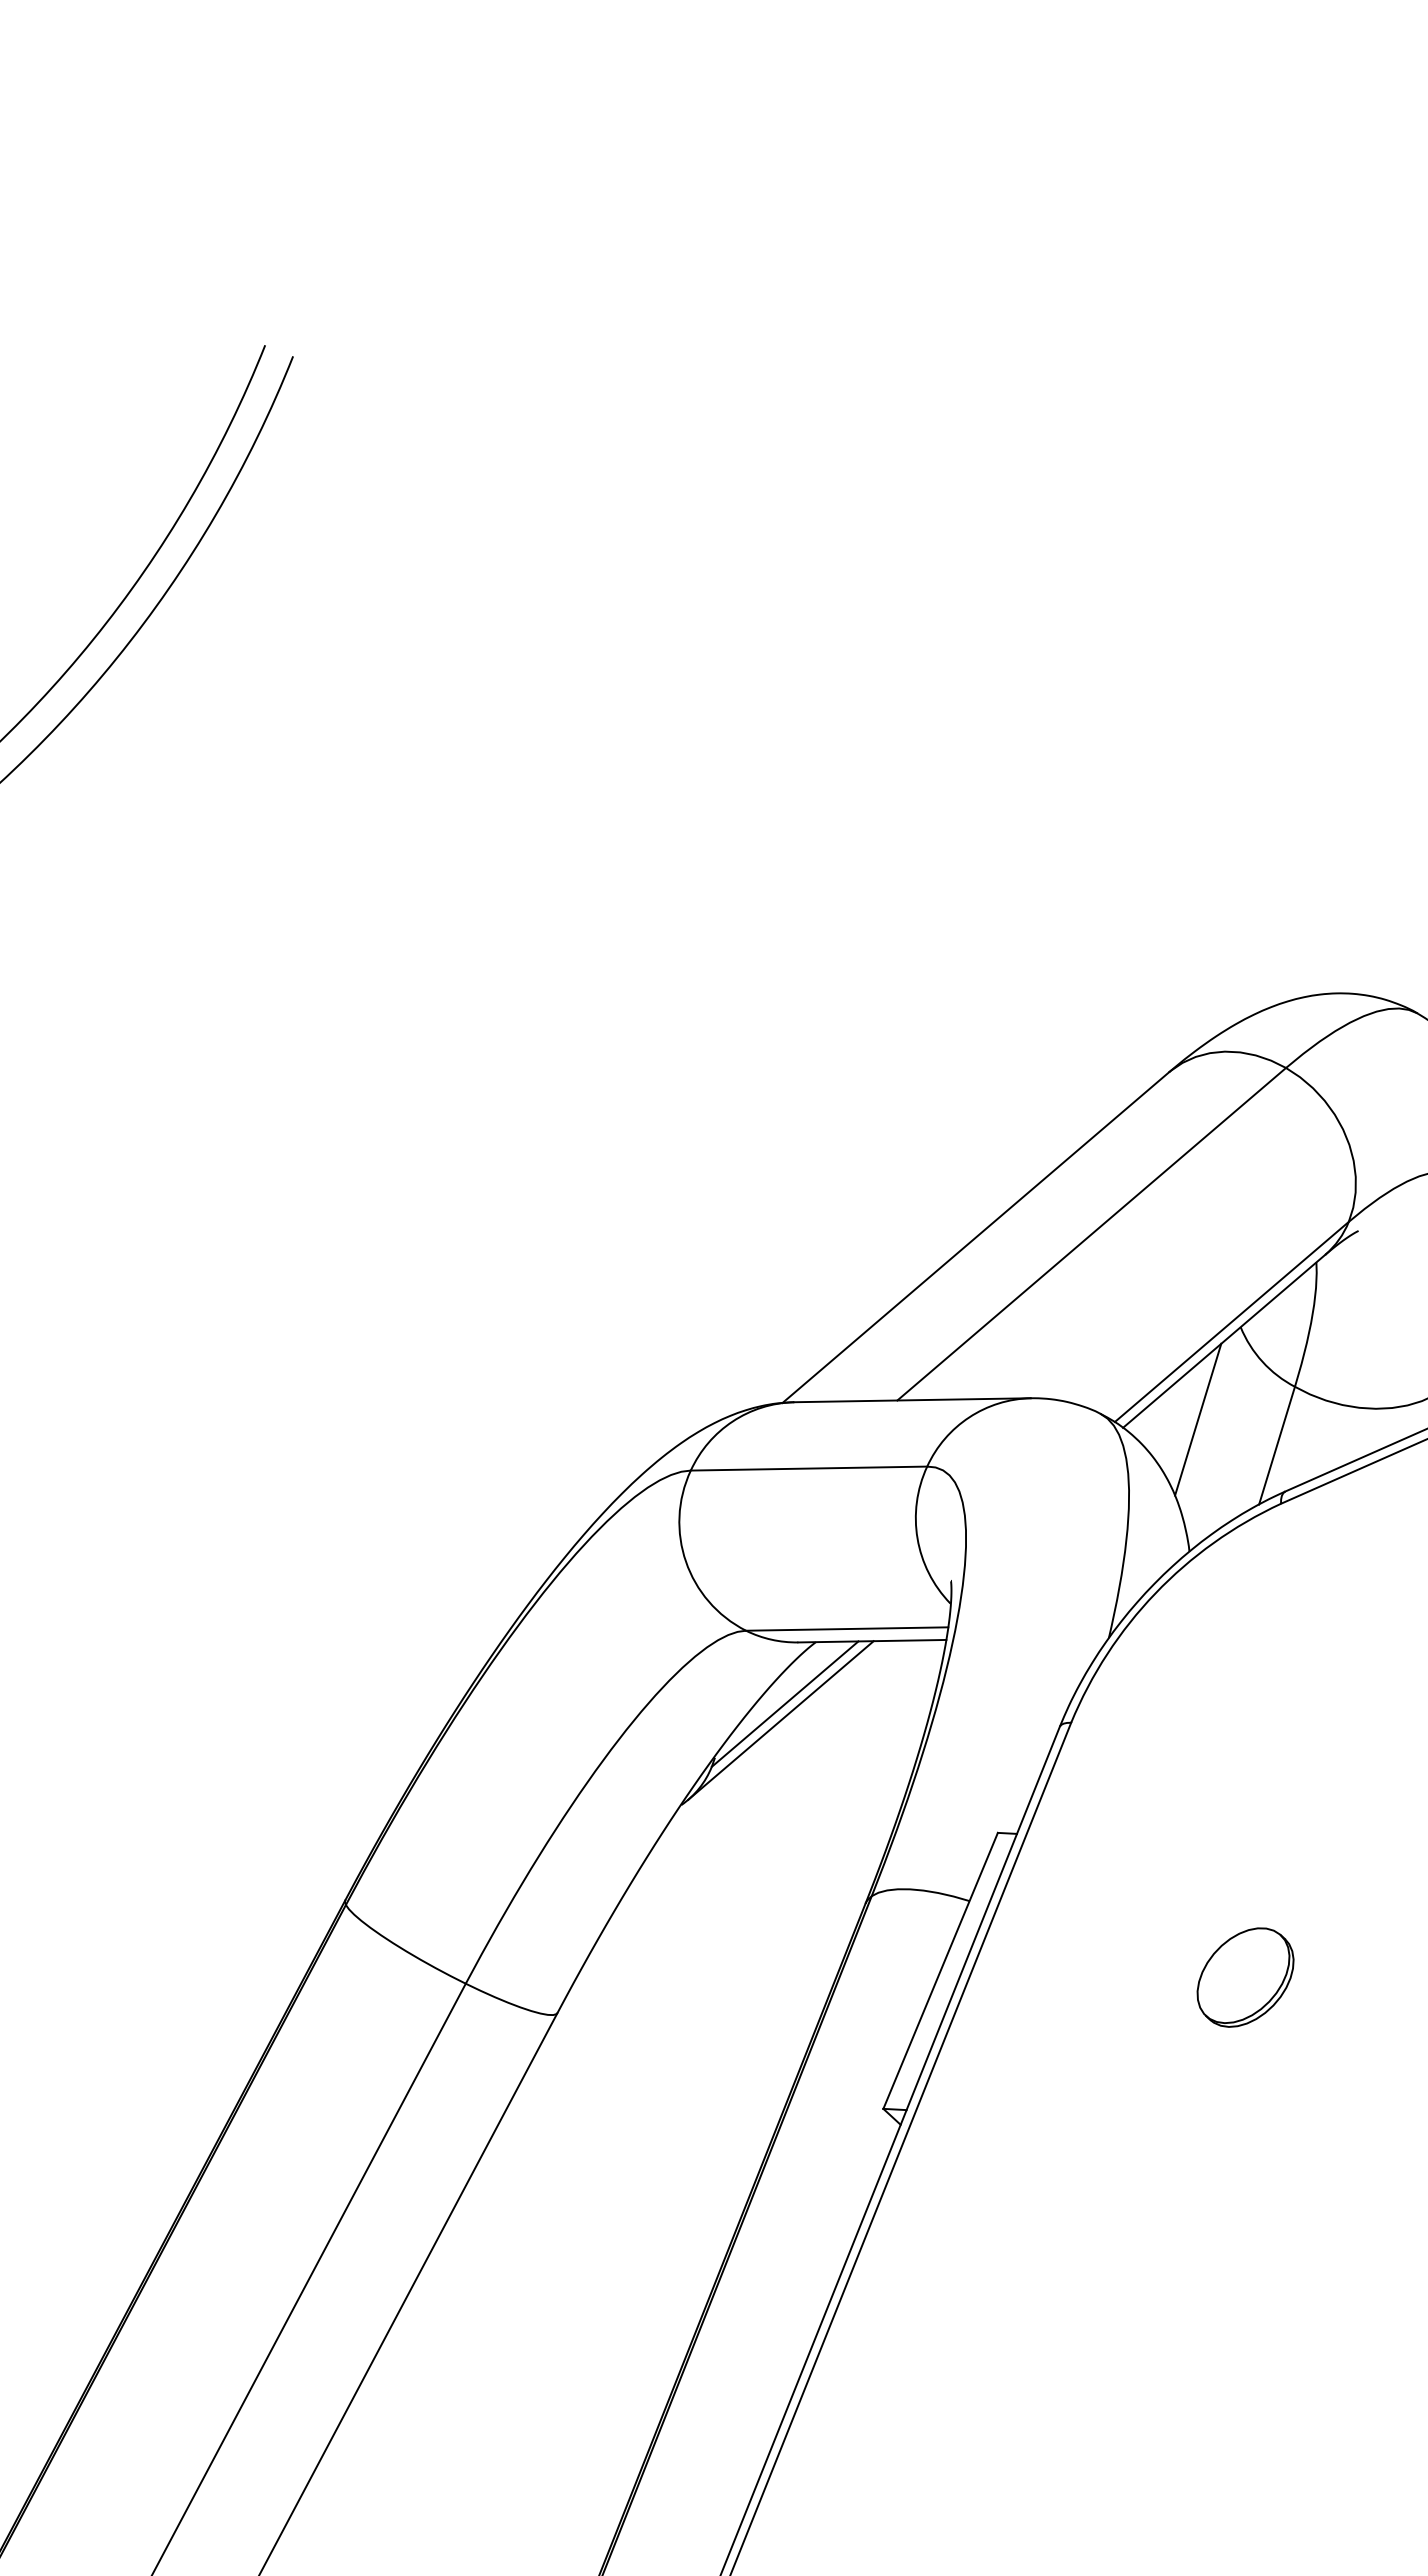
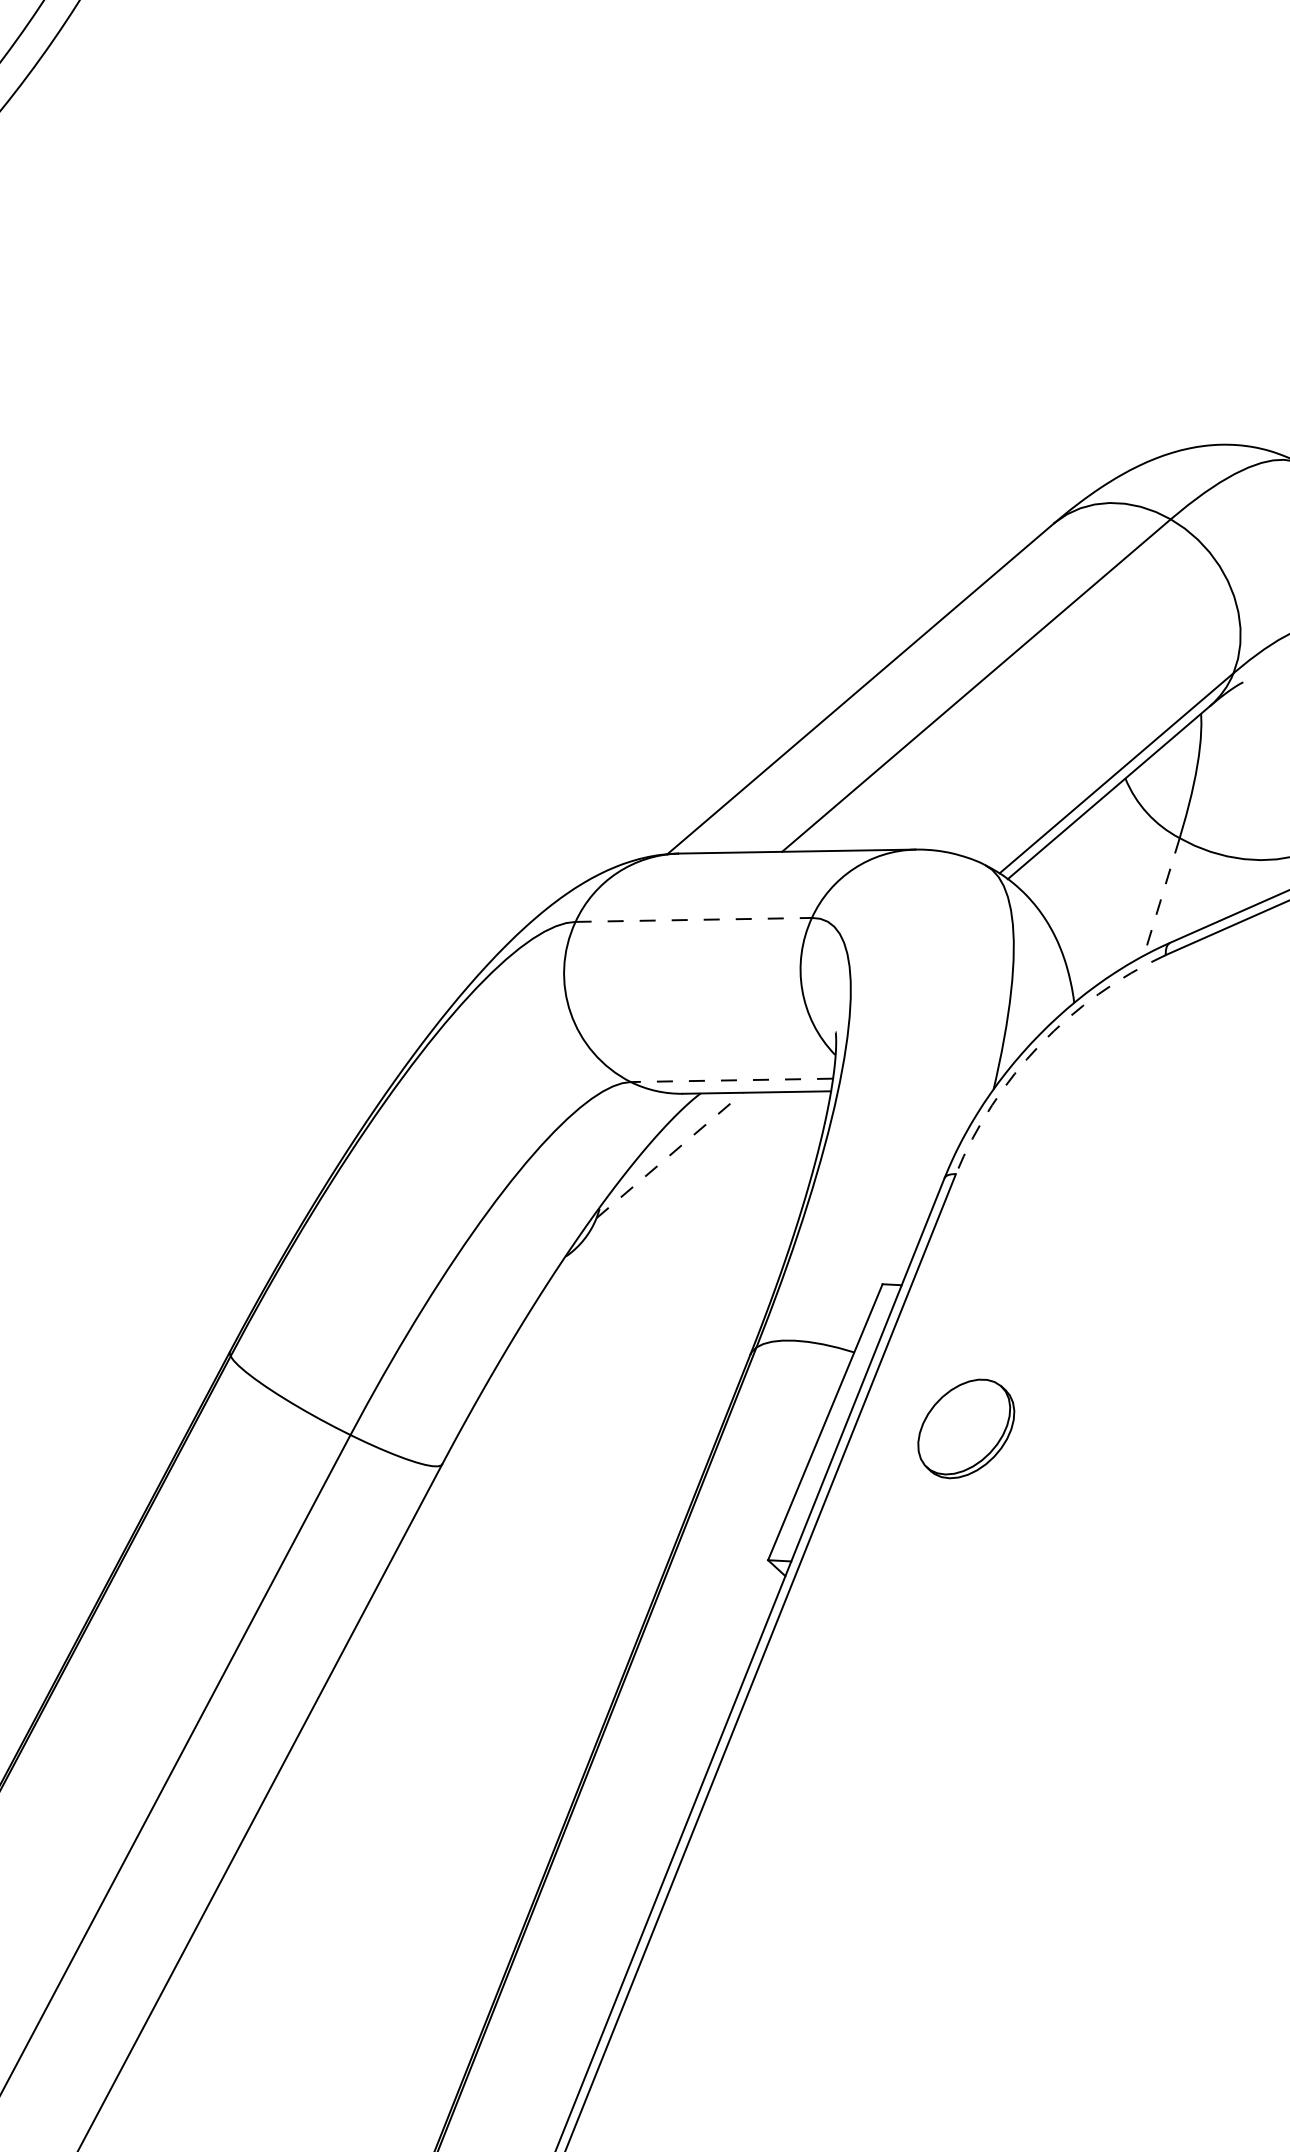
line: (1198, 1419) -> (1083, 870), removed
line: (1277, 1445) -> (1162, 896), solid -> dashed
line: (809, 1468) -> (694, 919), solid -> dashed
arc: (1155, 1593) -> (1040, 1044), solid -> dashed
line: (846, 1629) -> (731, 1080), solid -> dashed
line: (785, 1703) -> (670, 1154), solid -> dashed
line: (780, 1720) -> (665, 1171), removed
part: (1245, 1977) -> (966, 1428), moved

